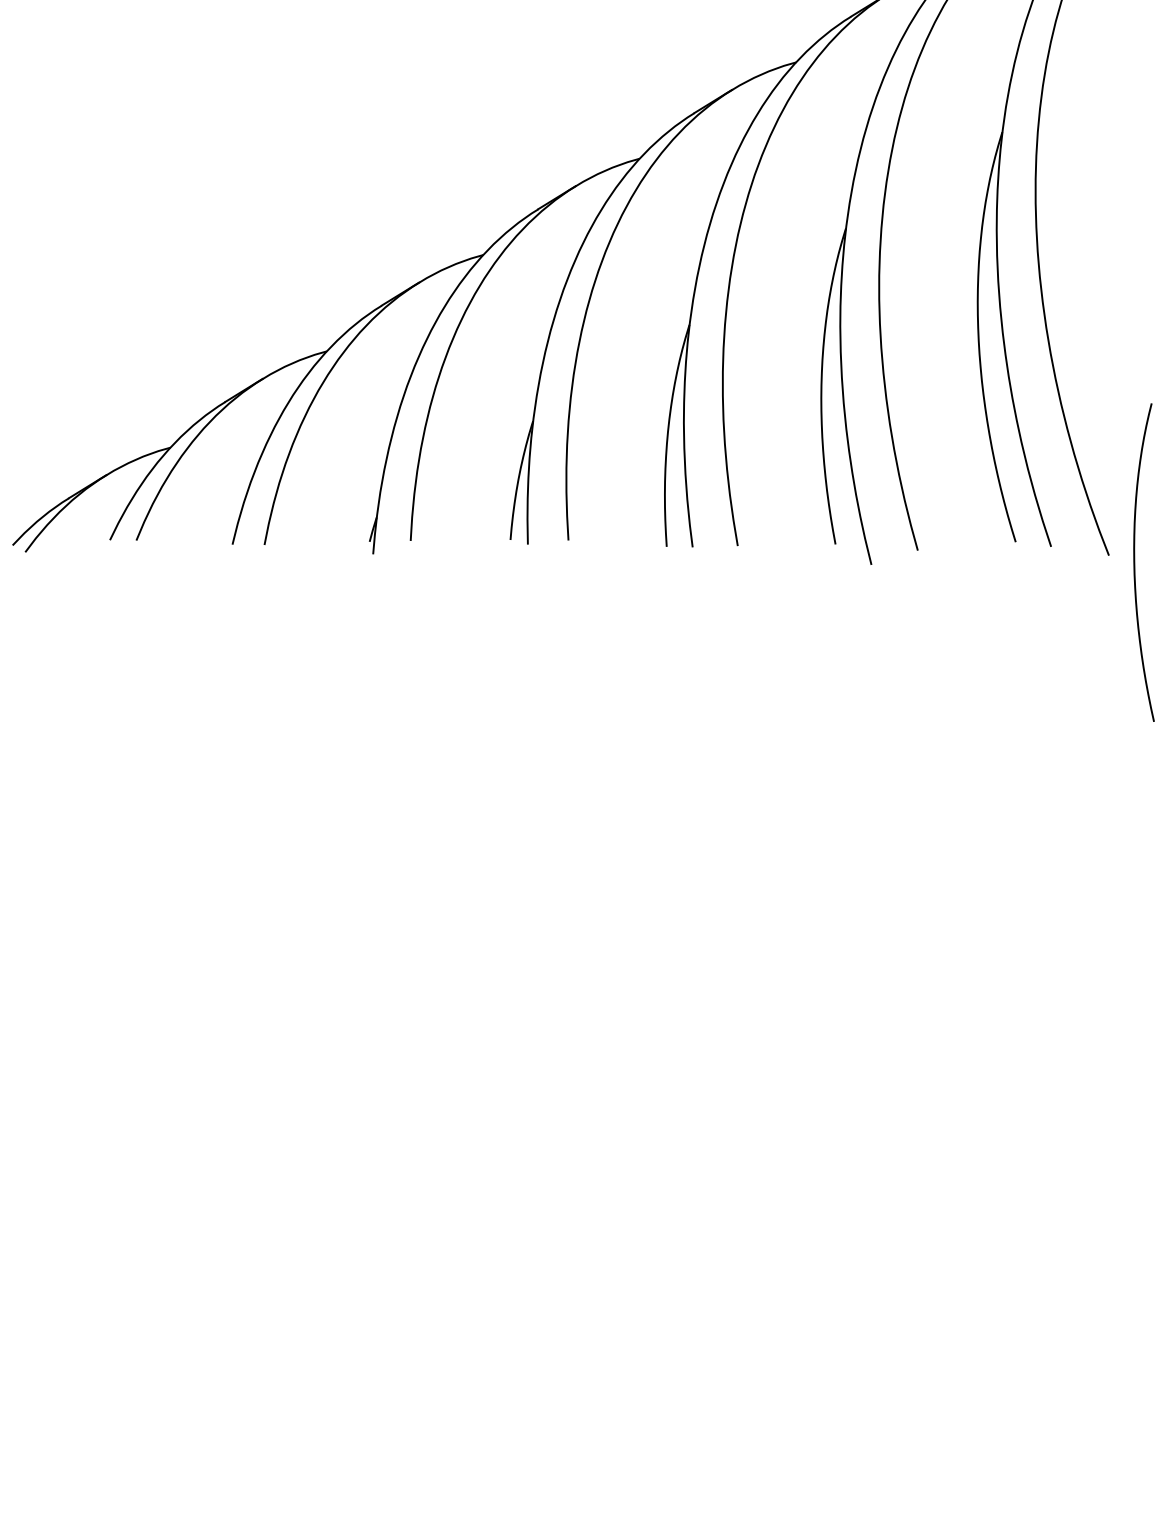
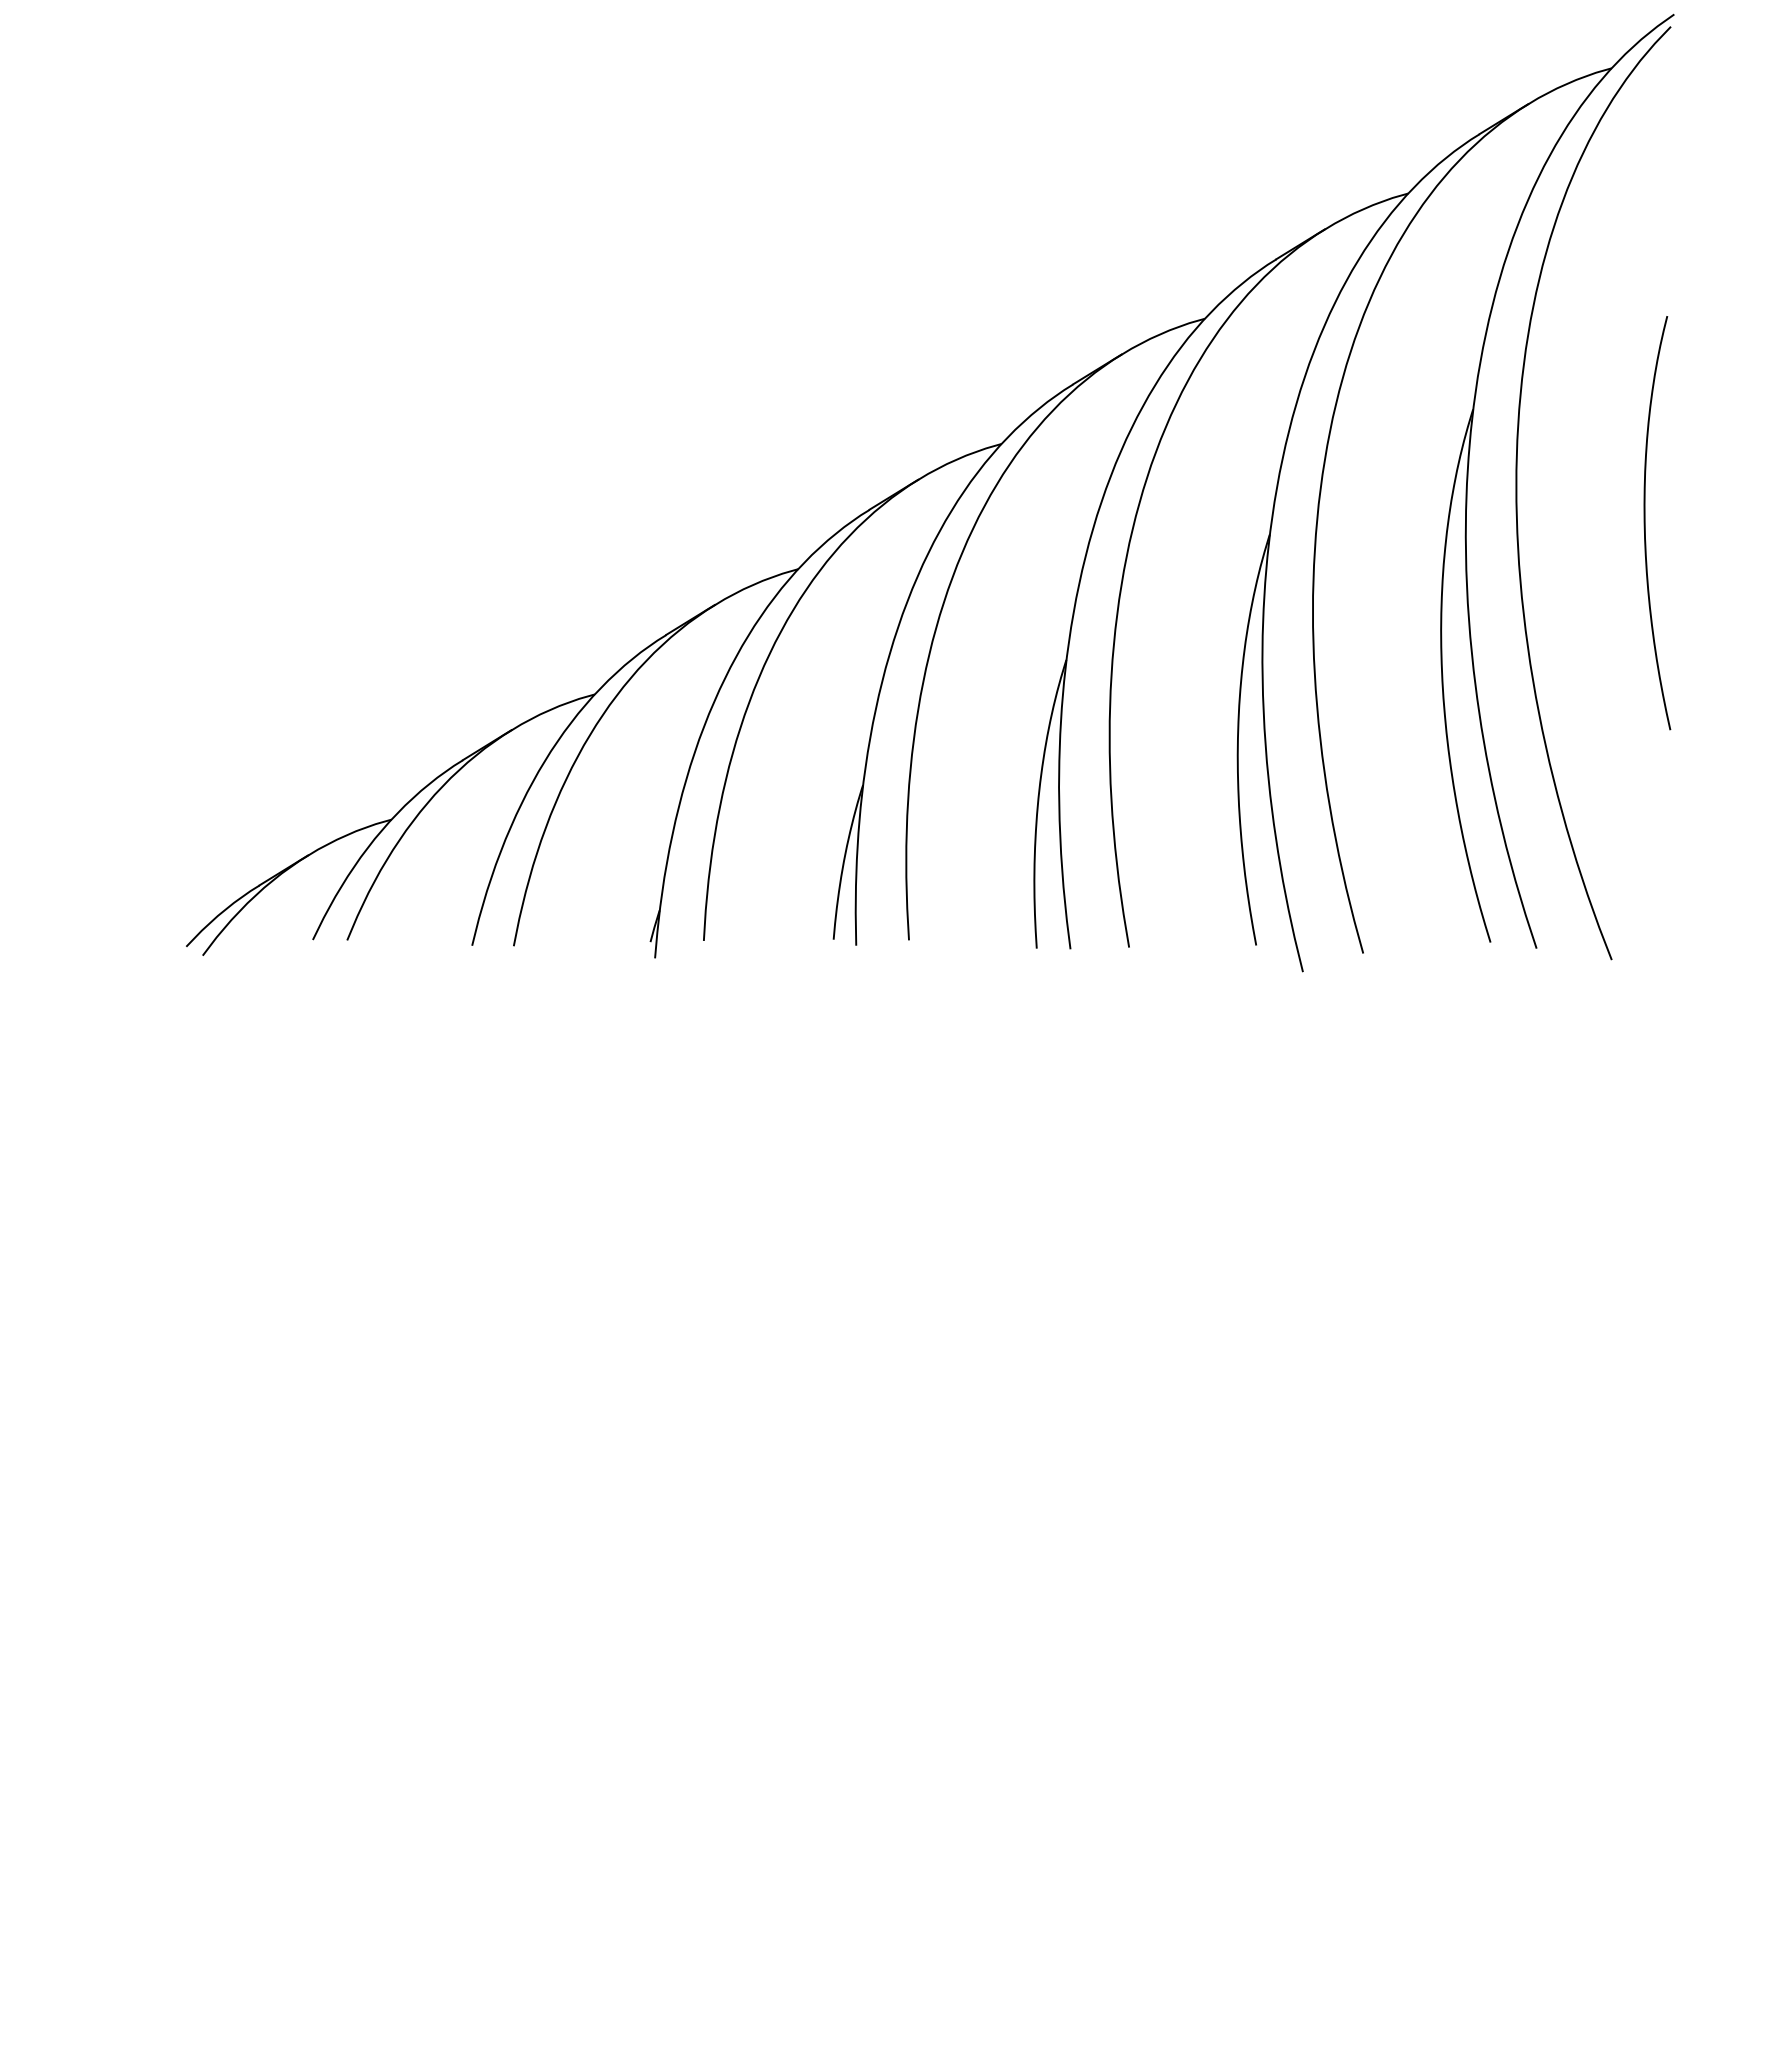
curve: (1134, 562) -> (1645, 523), moved

